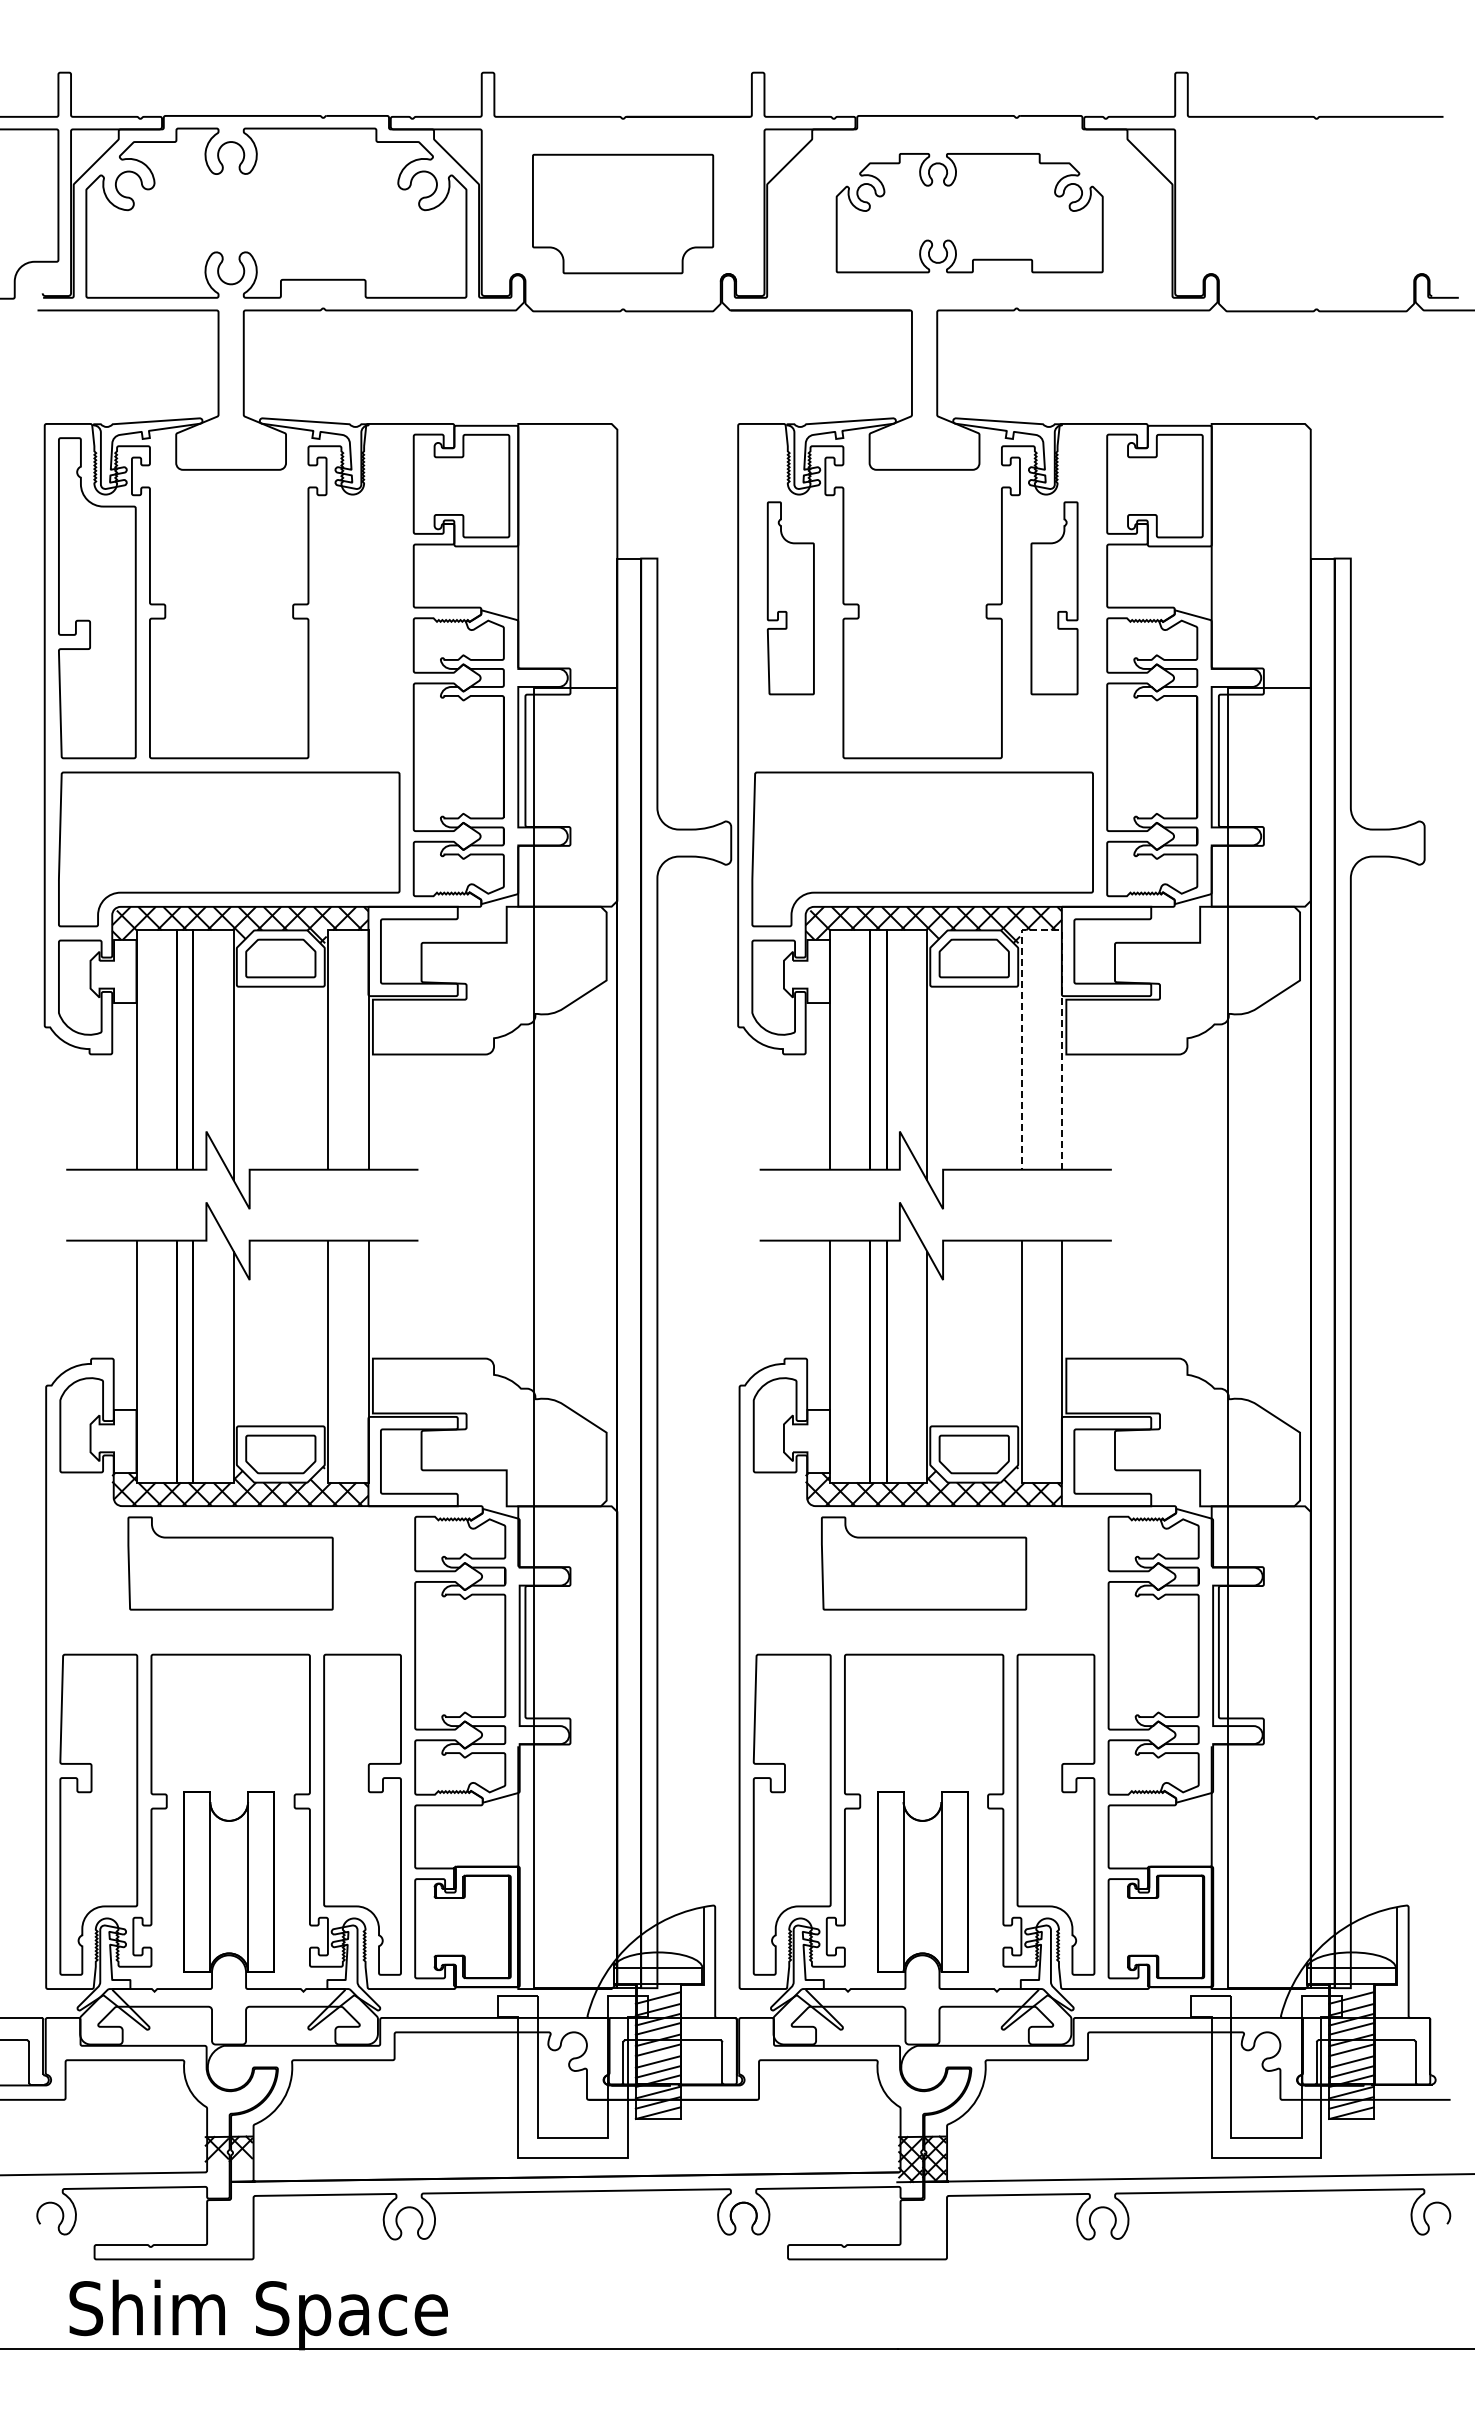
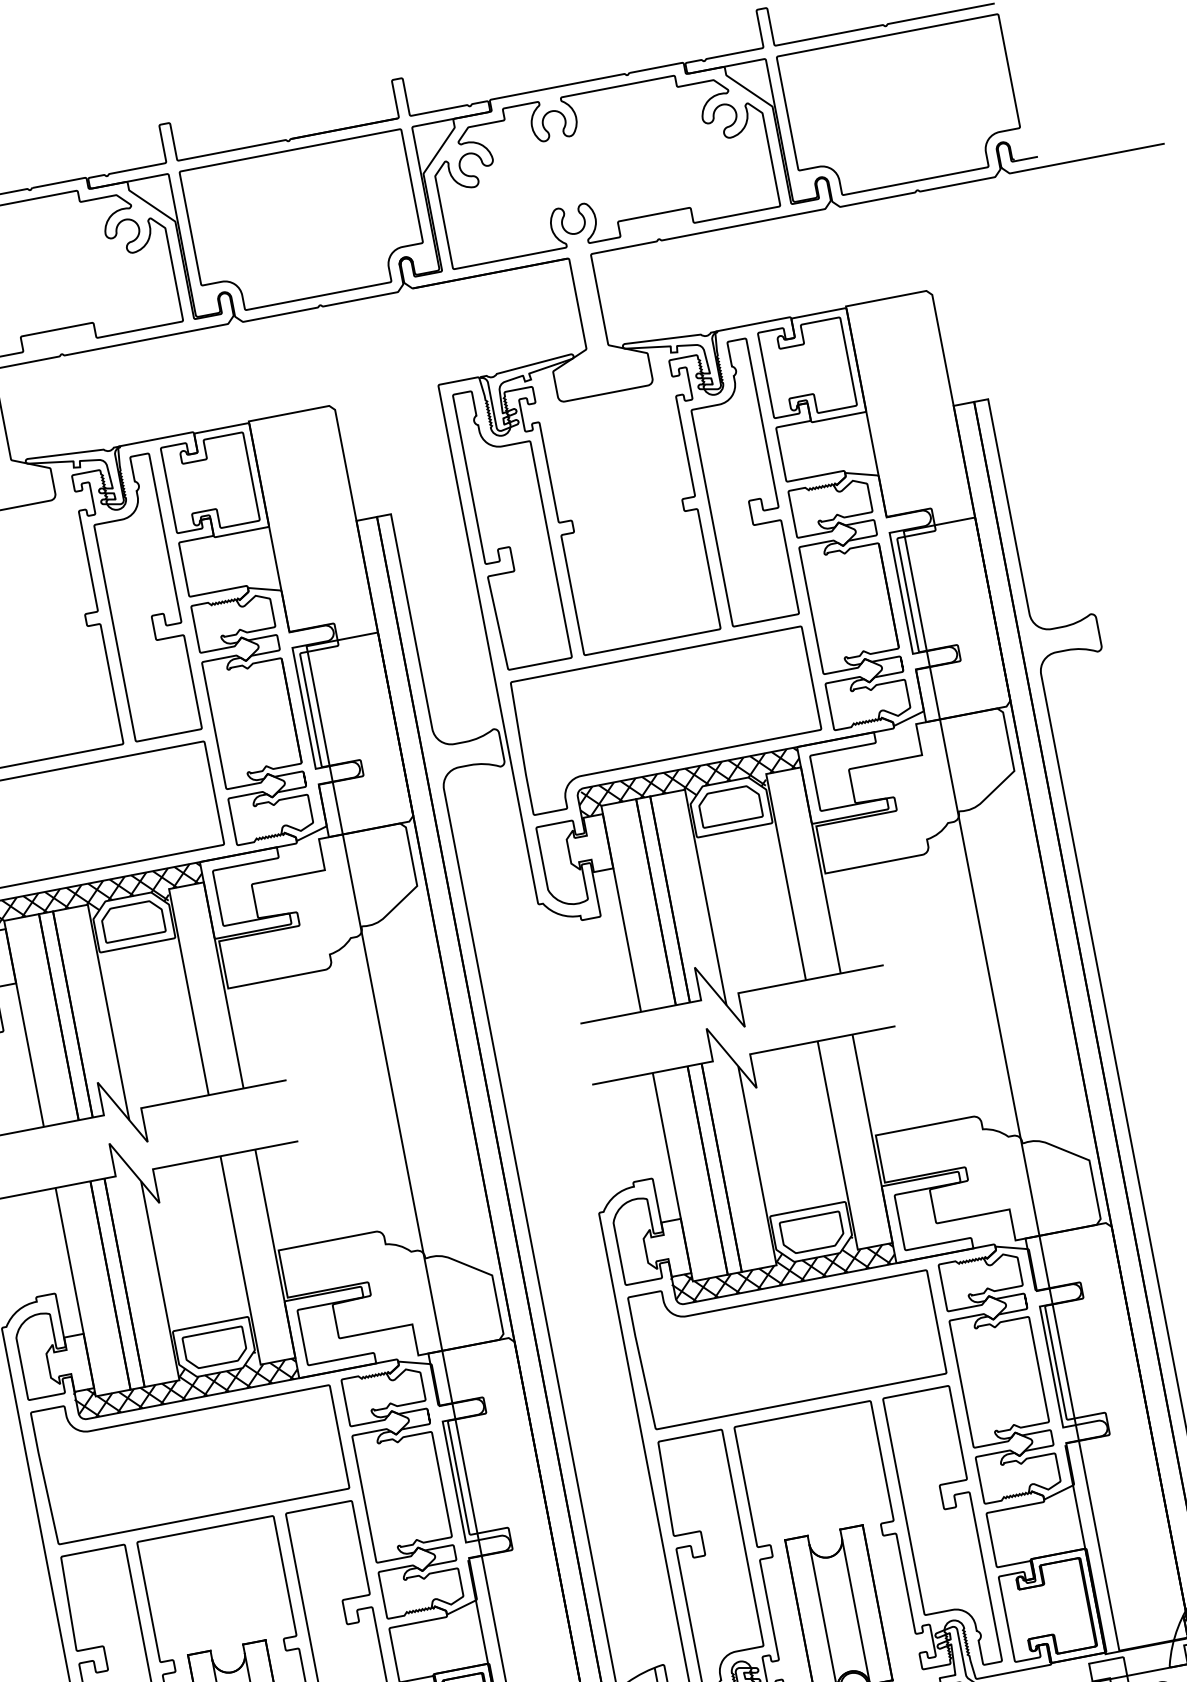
part: (969, 212) -> (602, 164), size x1.43
part: (622, 213) -> (303, 222), size x1.43
part: (1316, 213) -> (901, 107), added
part: (360, 598) -> (141, 597), added
part: (790, 598) -> (512, 526), size x1.67
part: (1054, 598) -> (739, 482), size x1.67
line: (1041, 930) -> (783, 770), dashed -> solid
part: (230, 1563) -> (190, 1450), size x1.67
part: (923, 1563) -> (786, 1335), size x1.67

